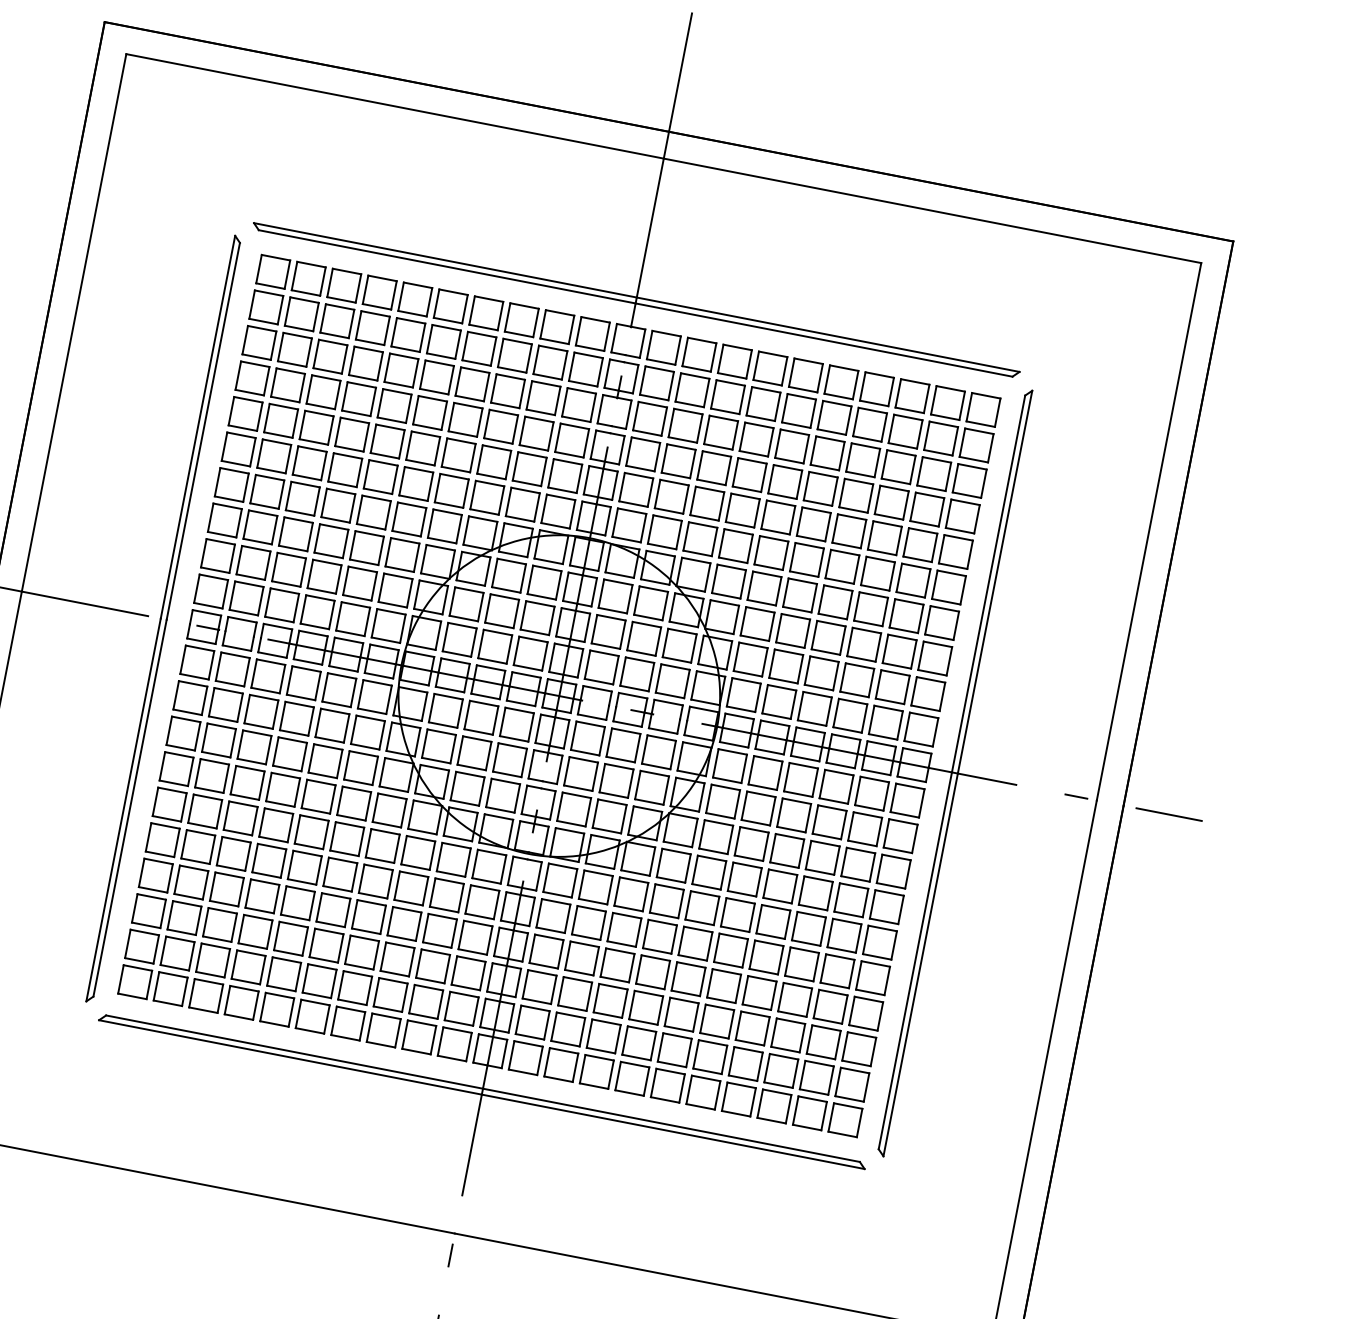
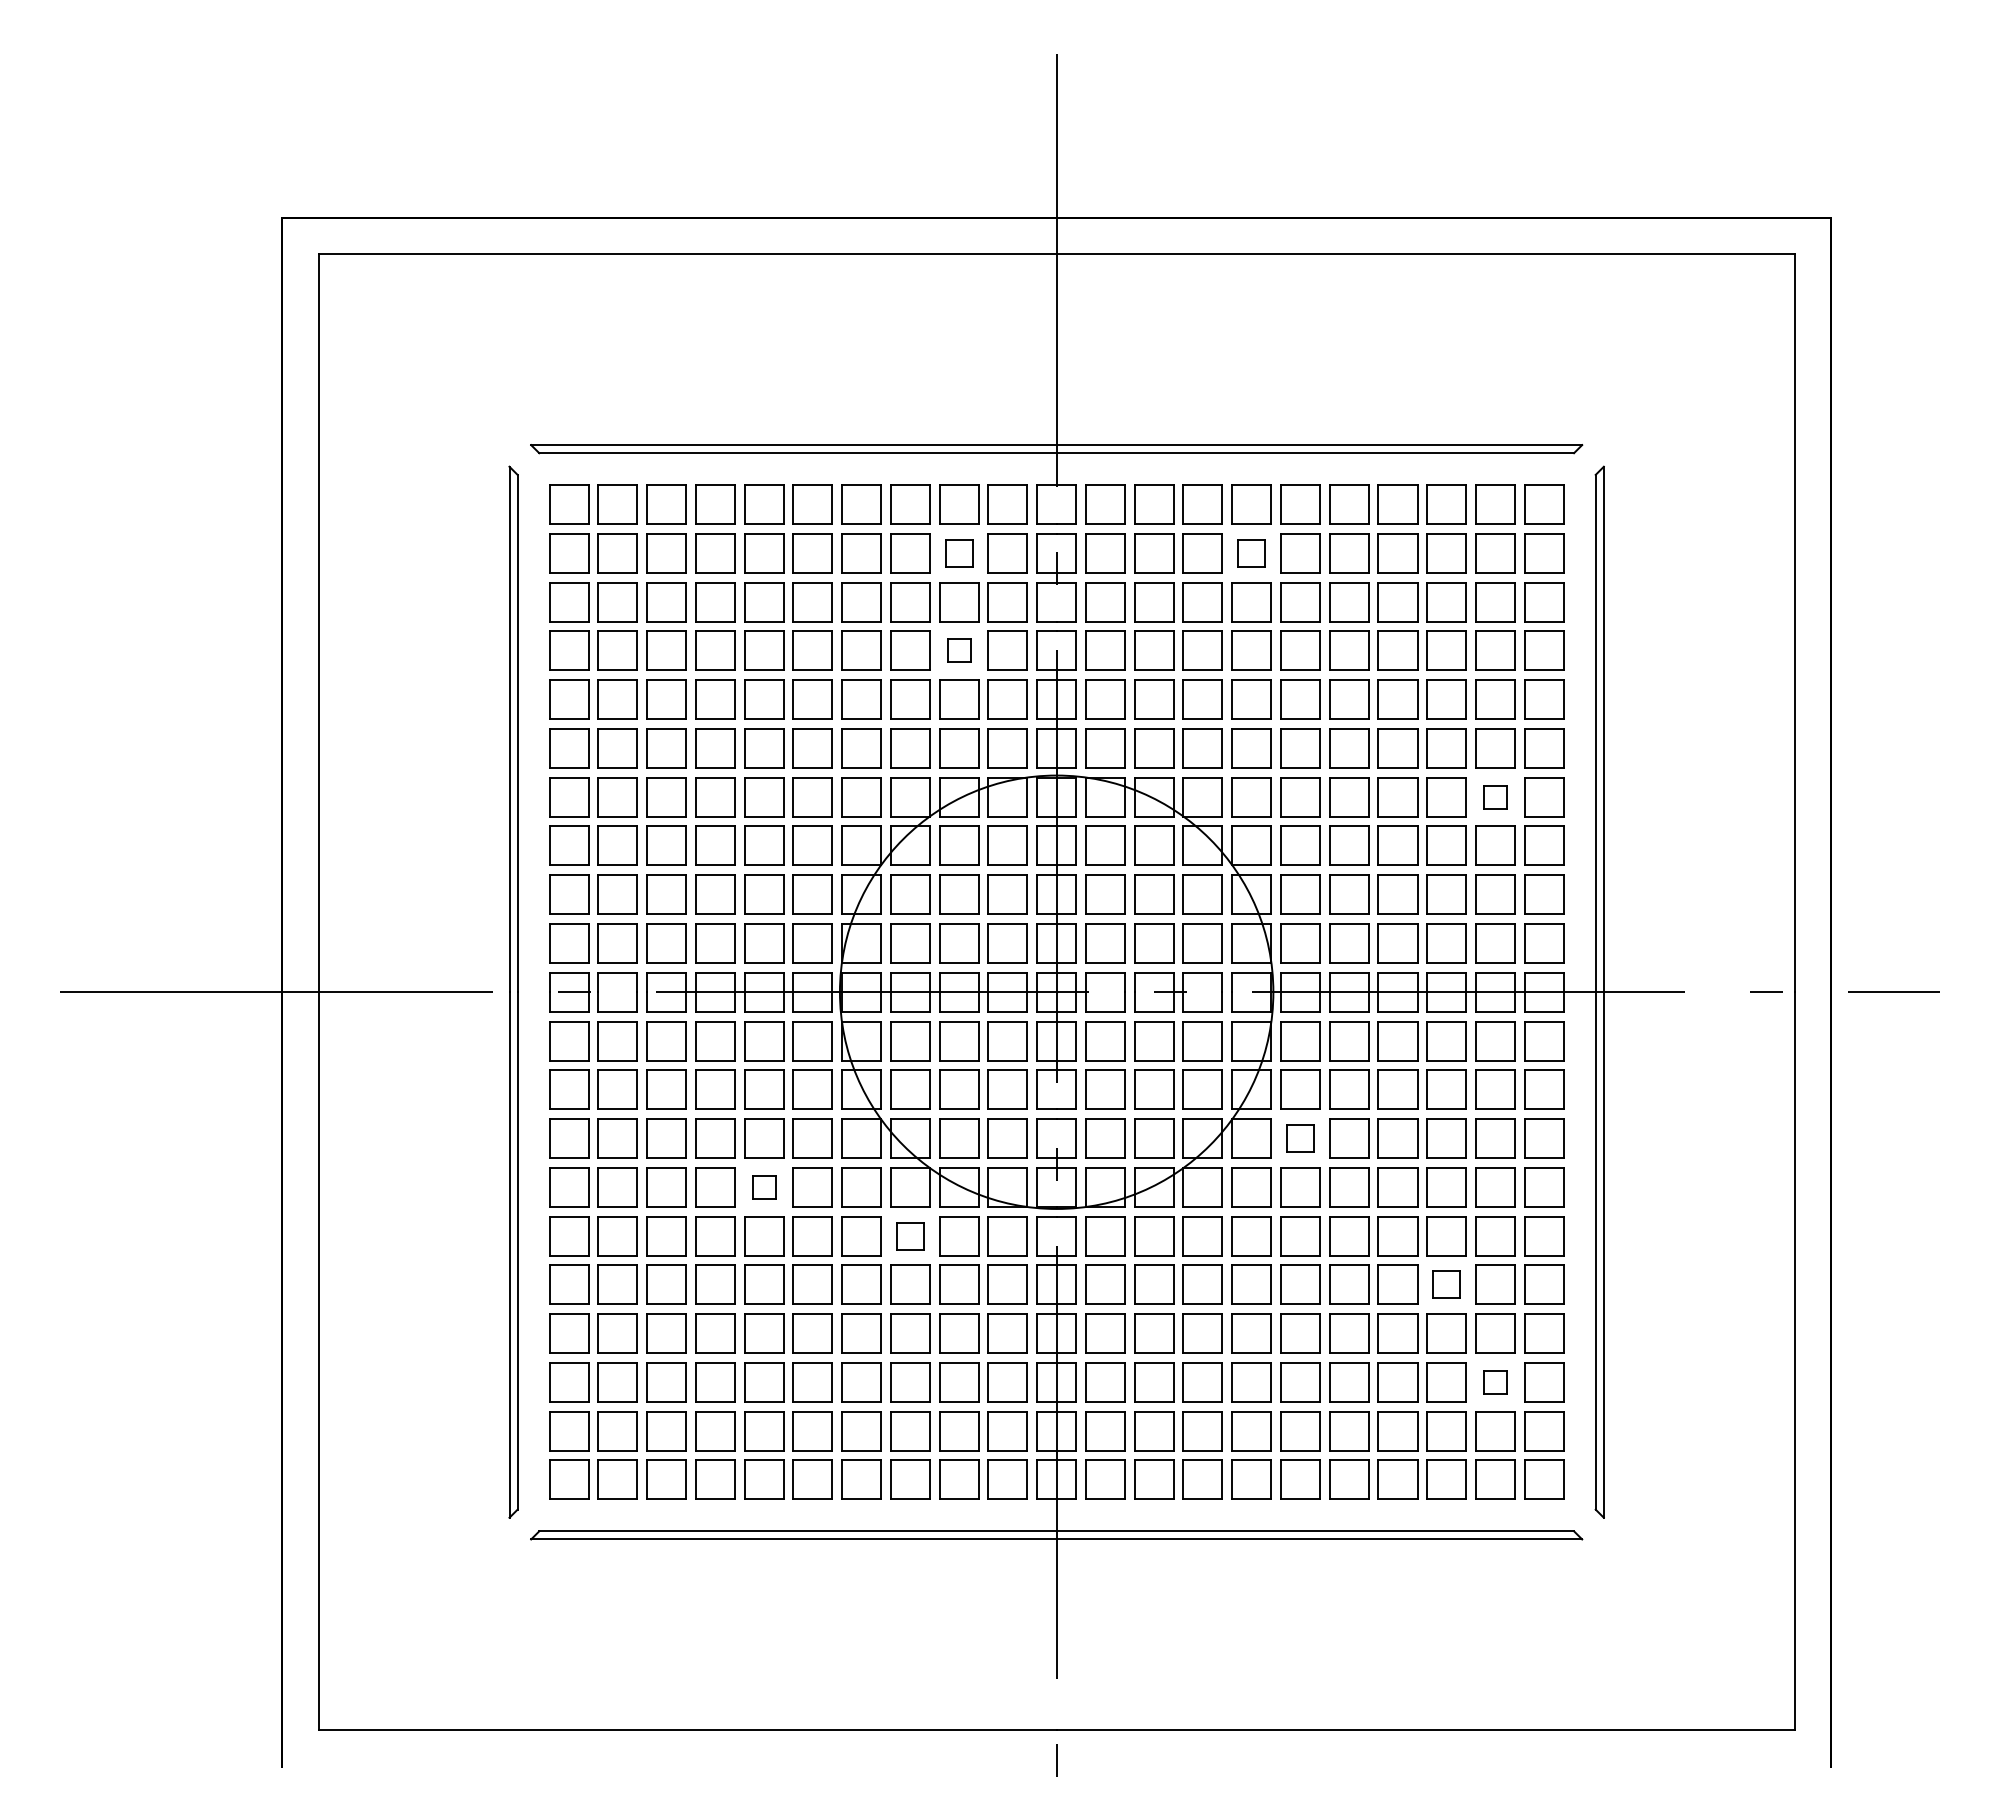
part: (550, 362) -> (959, 553), size x0.7
part: (763, 404) -> (1251, 553), size x0.7
part: (536, 433) -> (959, 650), size x0.6
part: (906, 616) -> (1495, 797), size x0.6
part: (318, 796) -> (764, 1187), size x0.6
part: (716, 837) -> (1300, 1138), size x0.7
part: (418, 853) -> (910, 1236), size x0.7
part: (801, 964) -> (1446, 1284), size x0.7
part: (823, 1042) -> (1495, 1382), size x0.6

